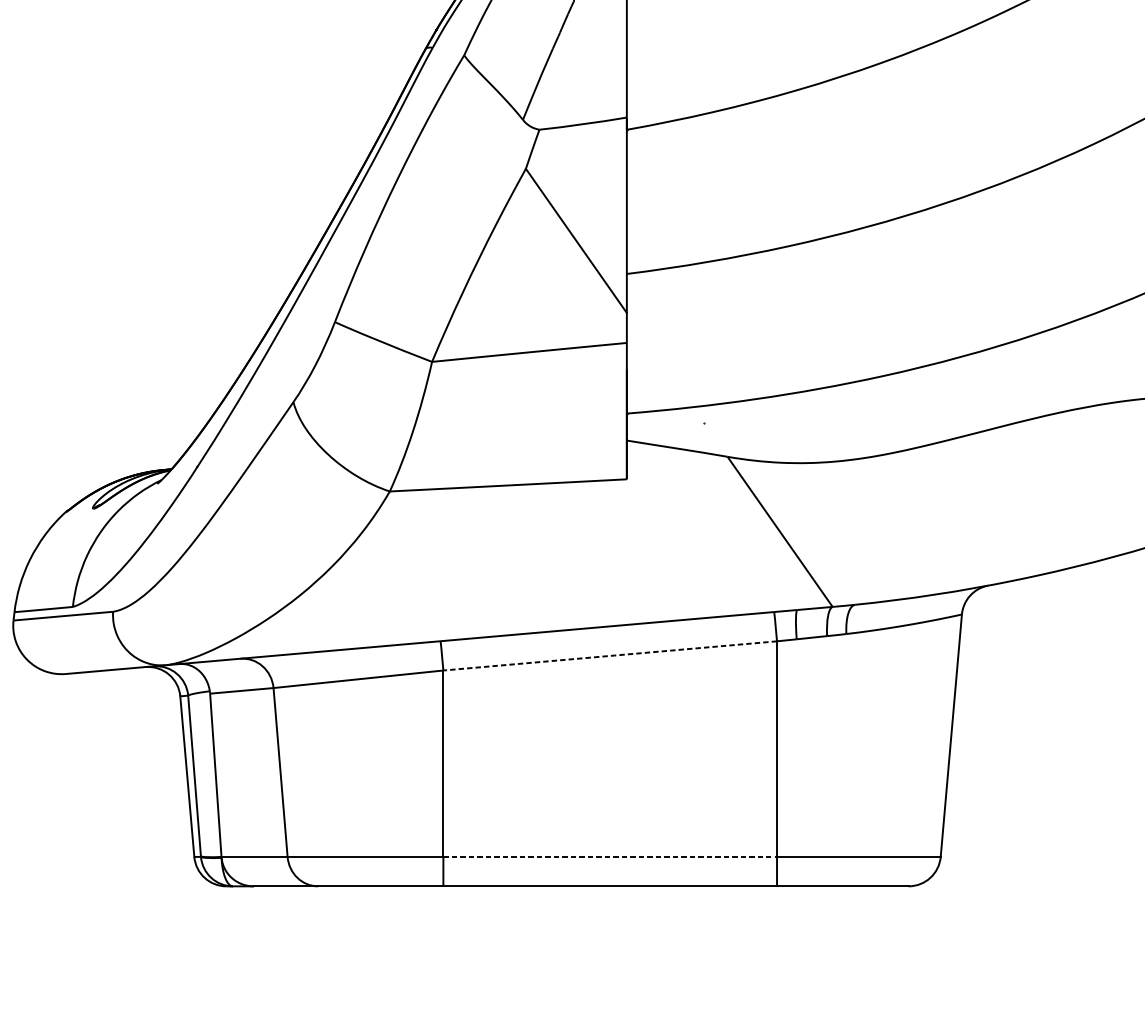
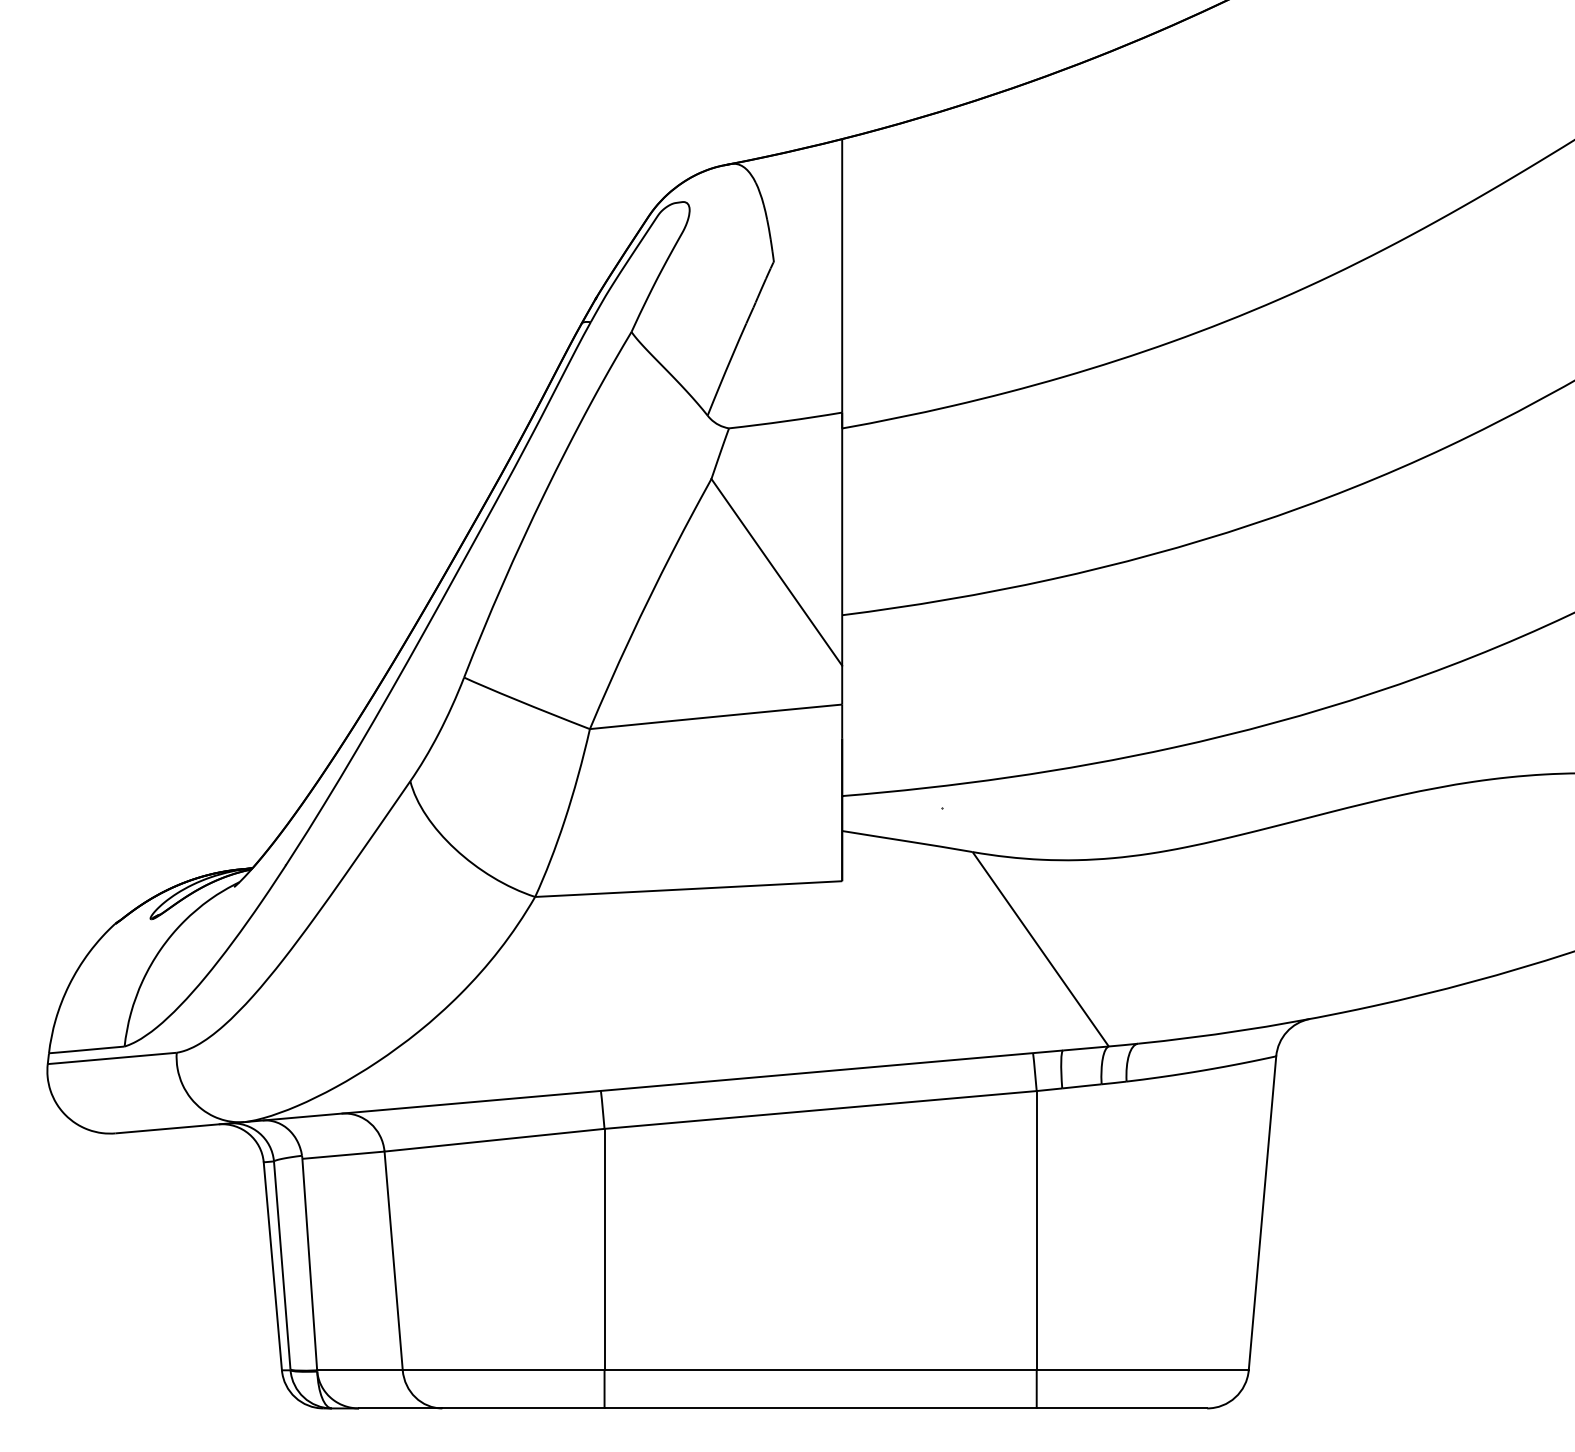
line: (610, 655) -> (820, 1109), dashed -> solid
line: (610, 857) -> (821, 1370), dashed -> solid

